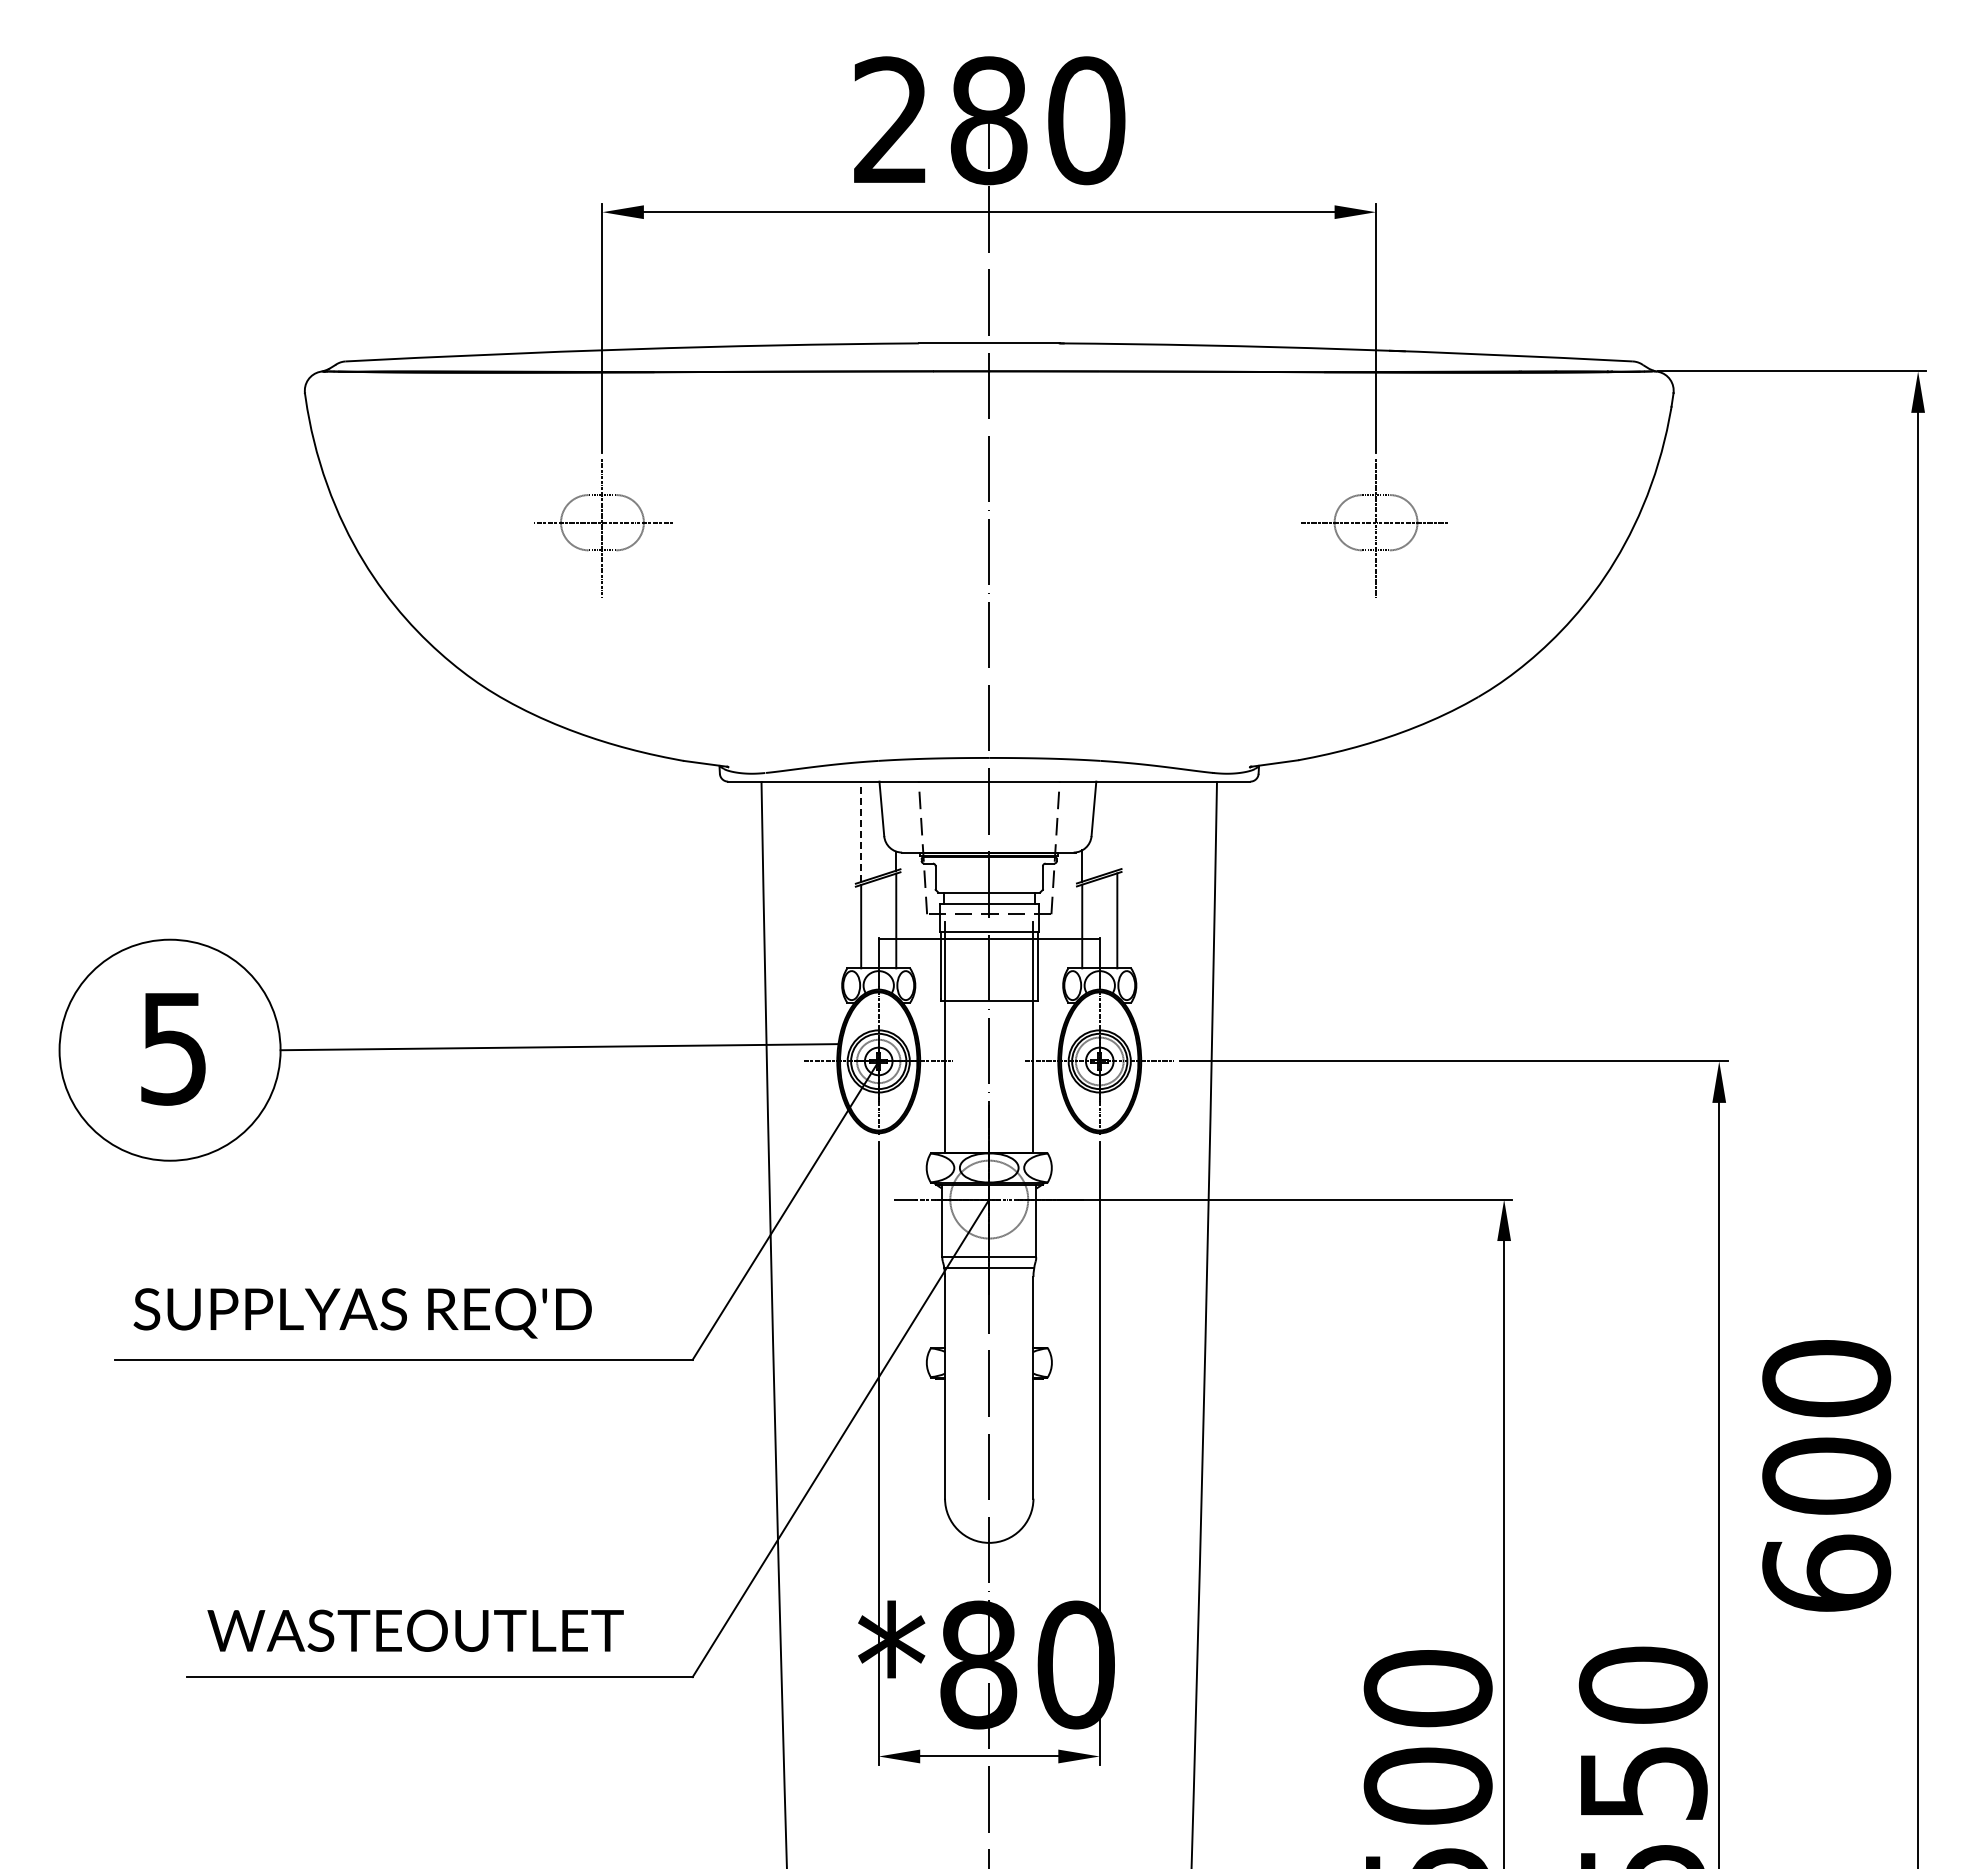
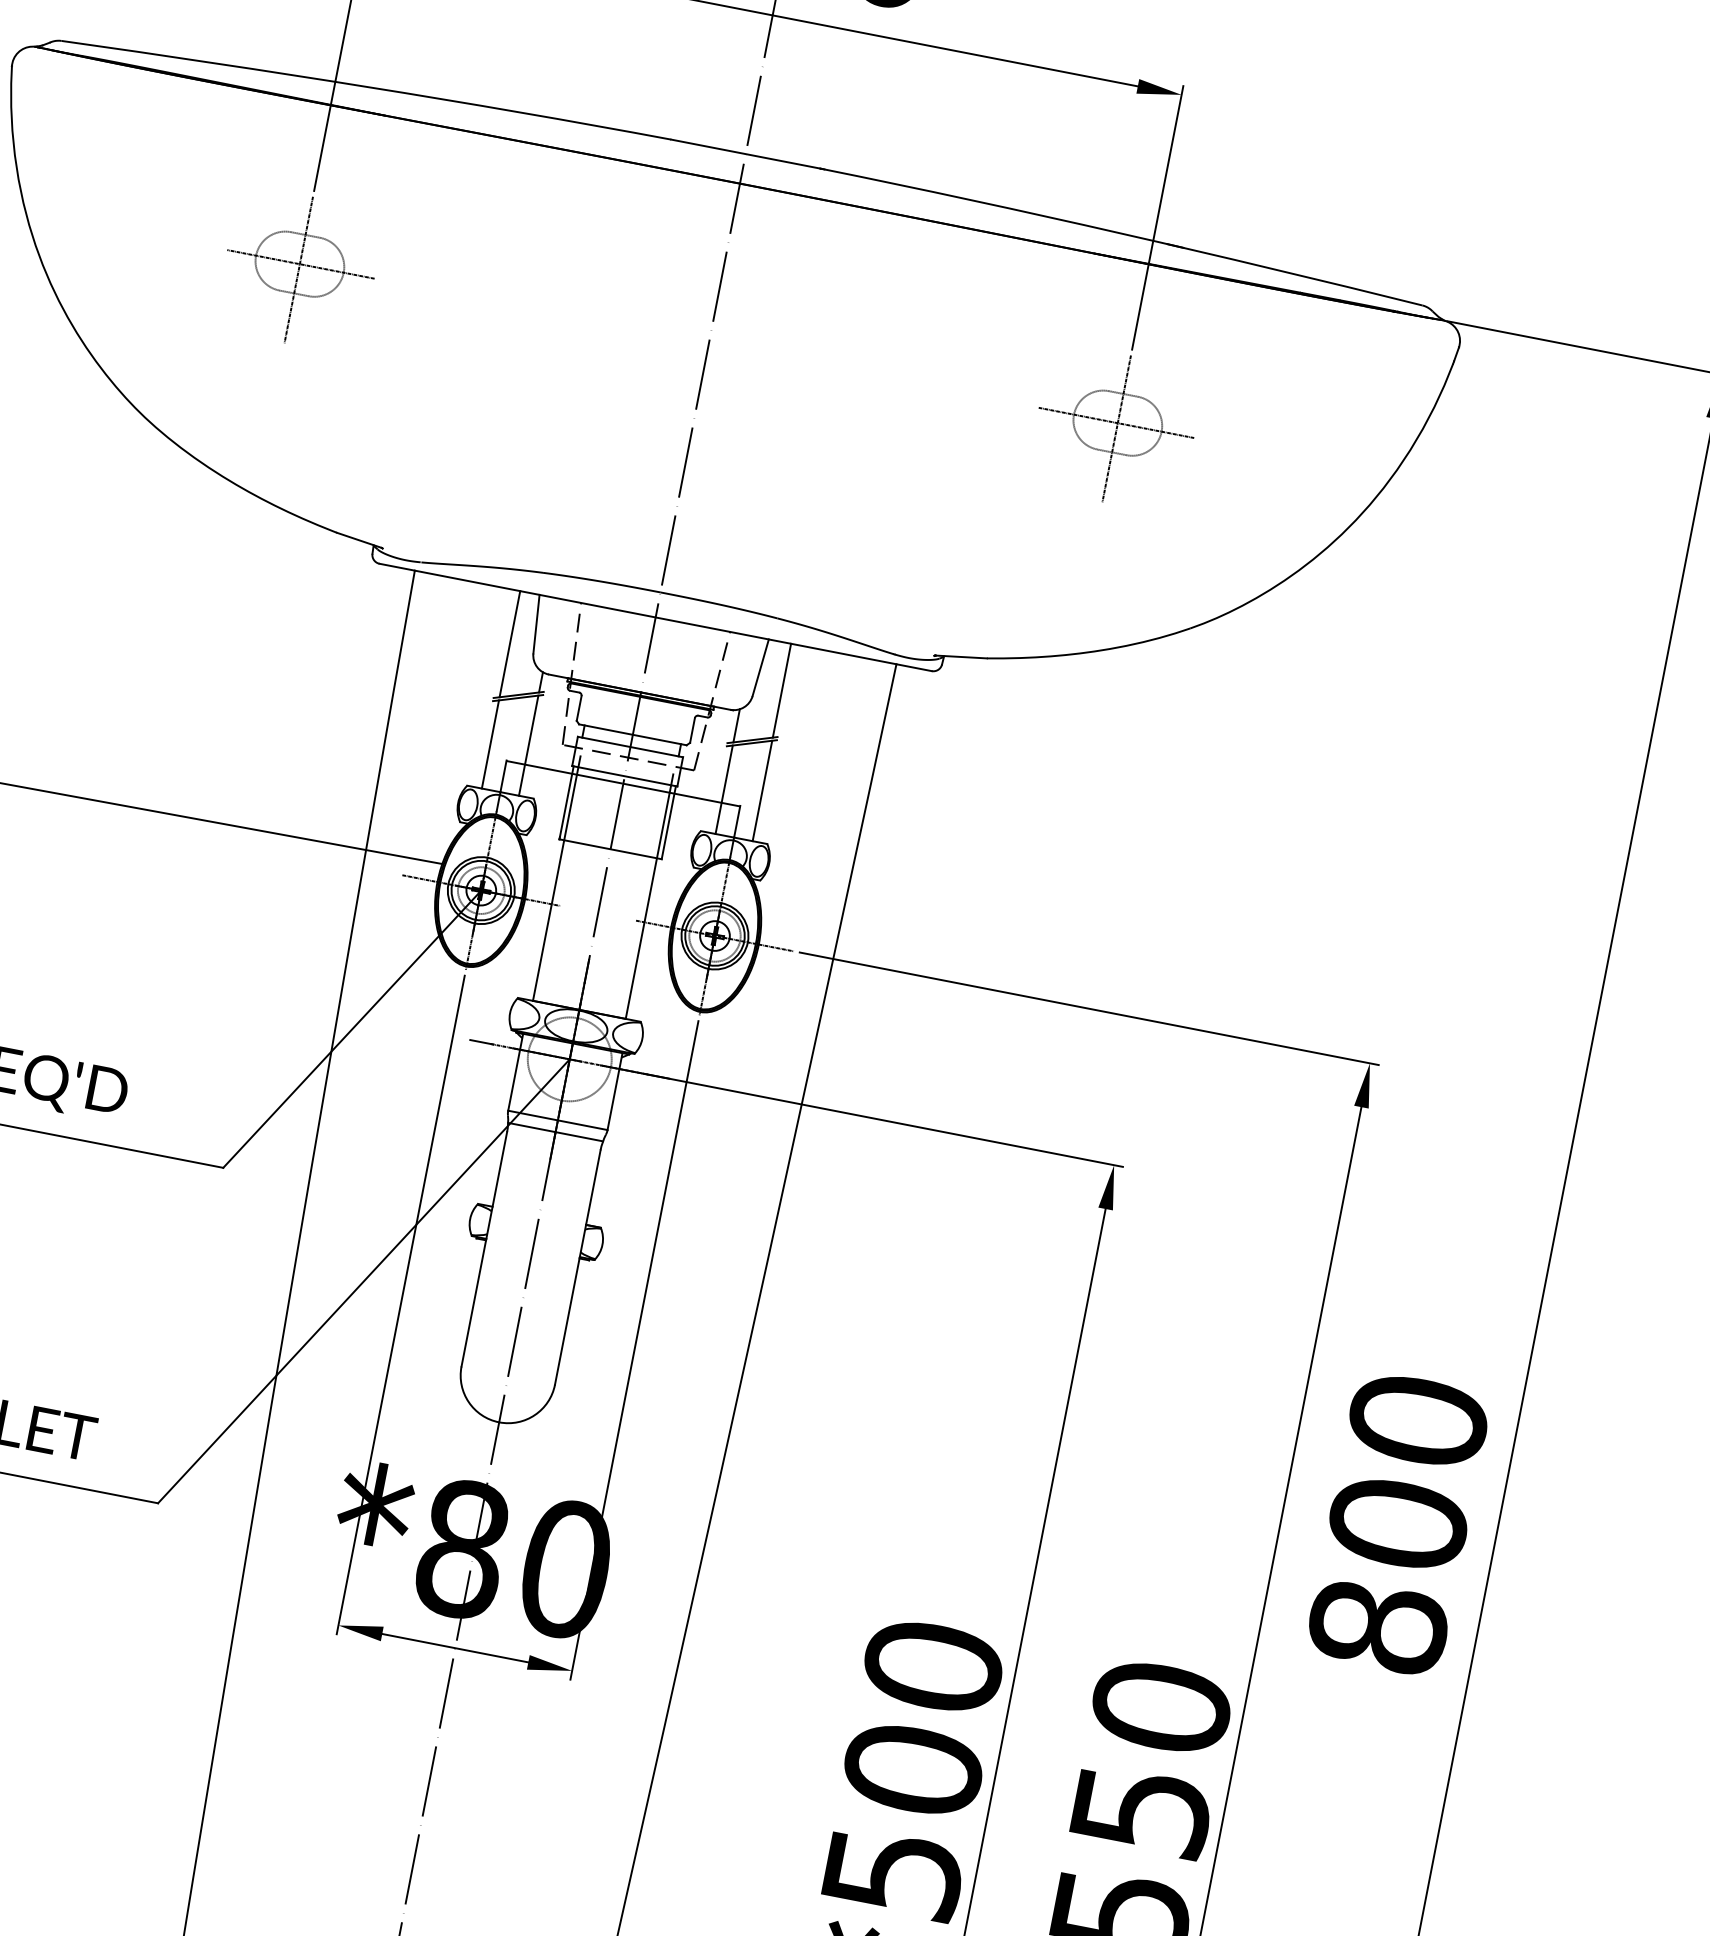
line: (1117, 825) -> (782, 690), added
line: (861, 831) -> (510, 643), dashed -> solid
text: (1826, 1573) -> (1378, 1626), 600 -> 800

